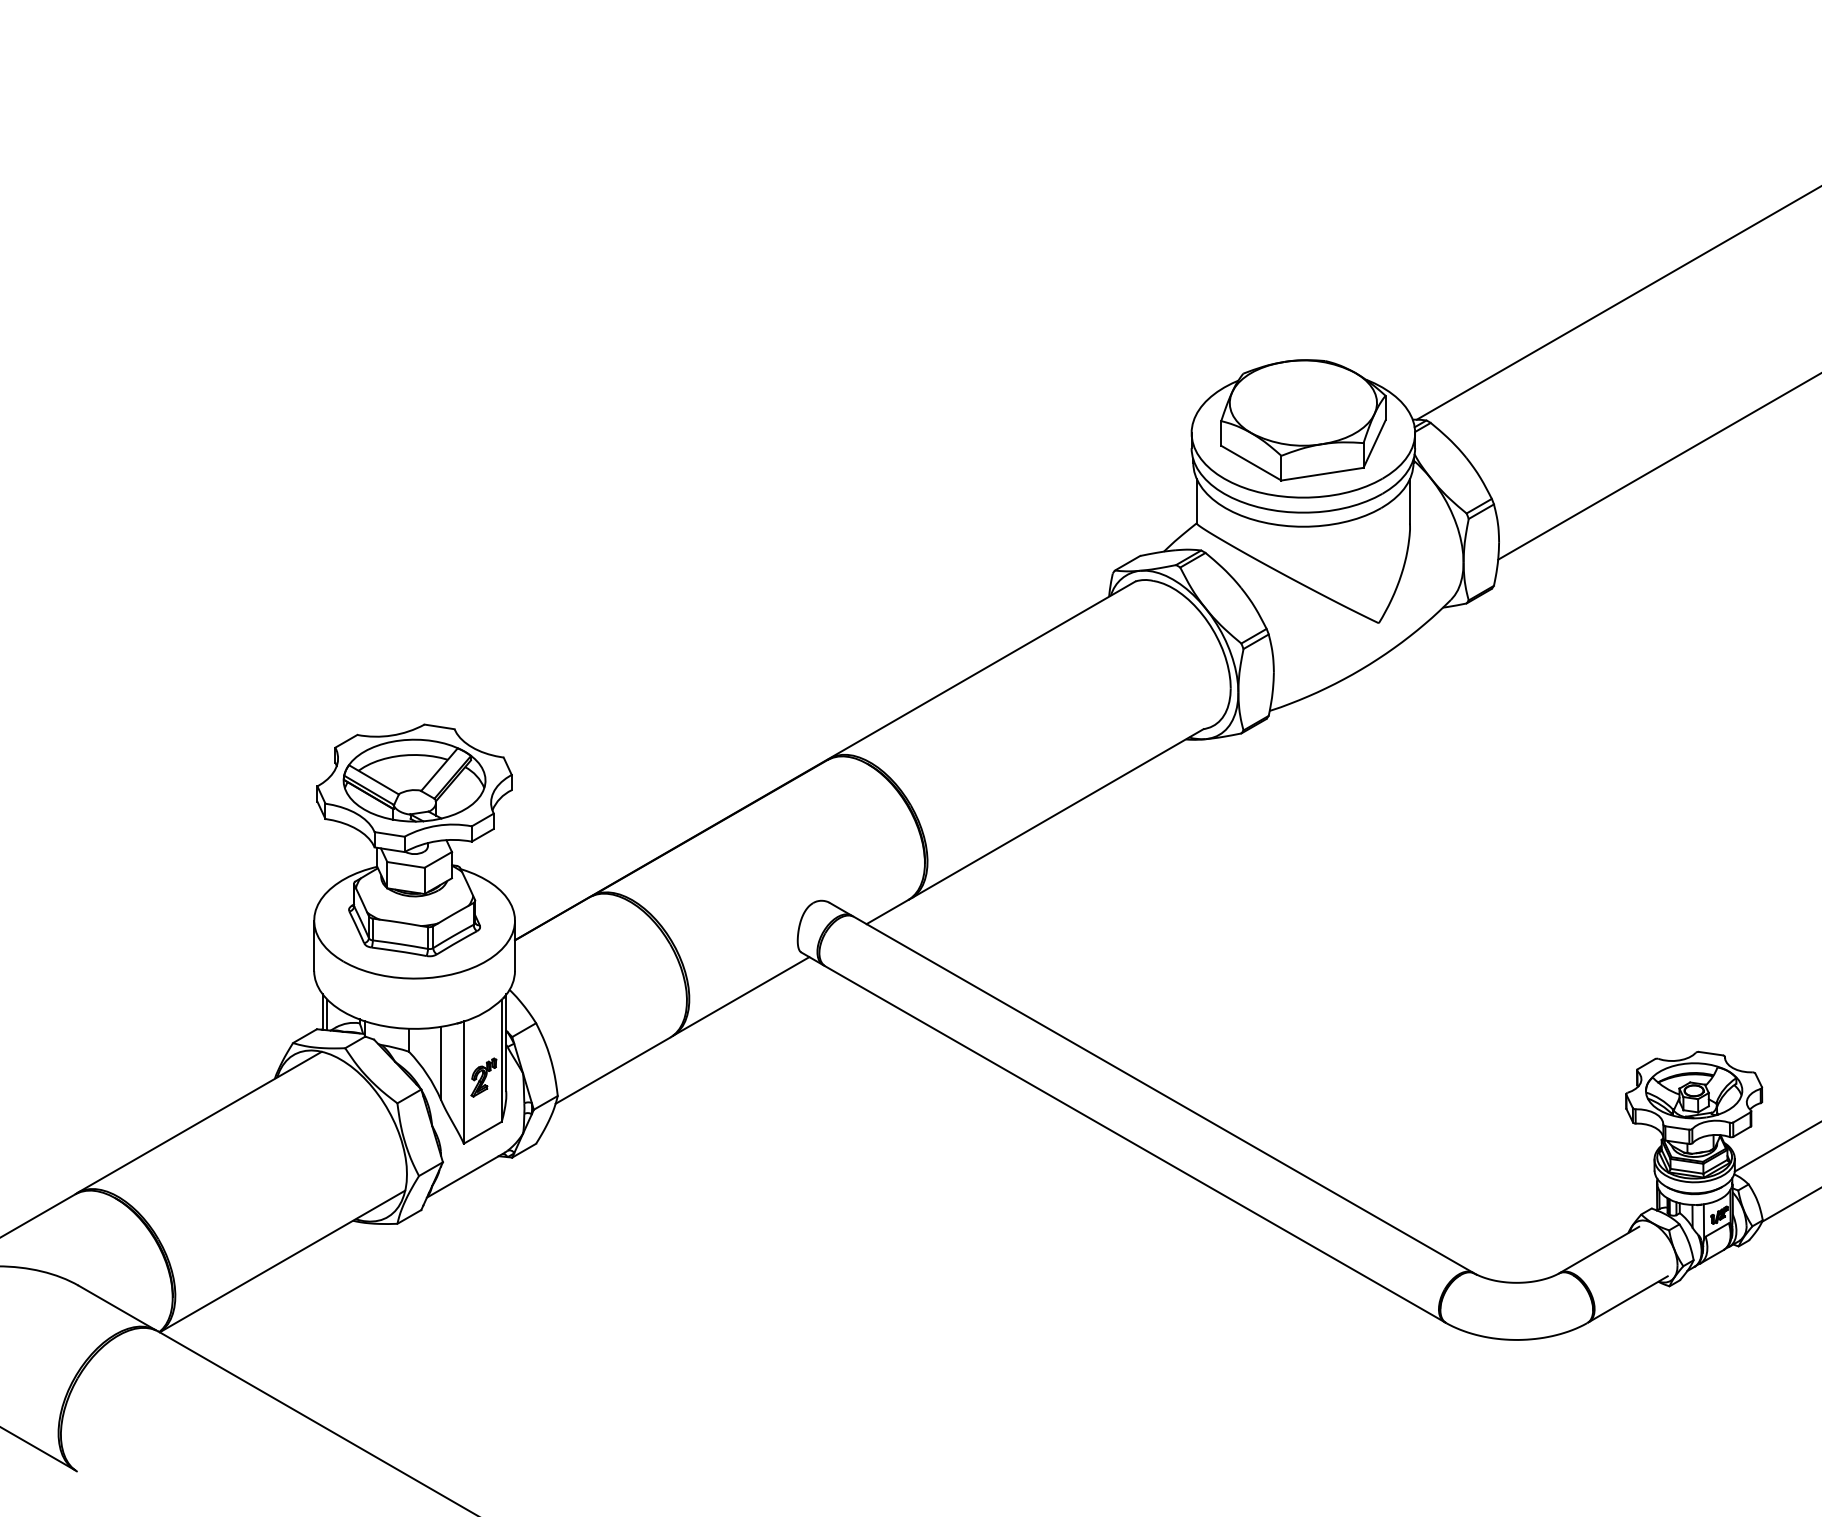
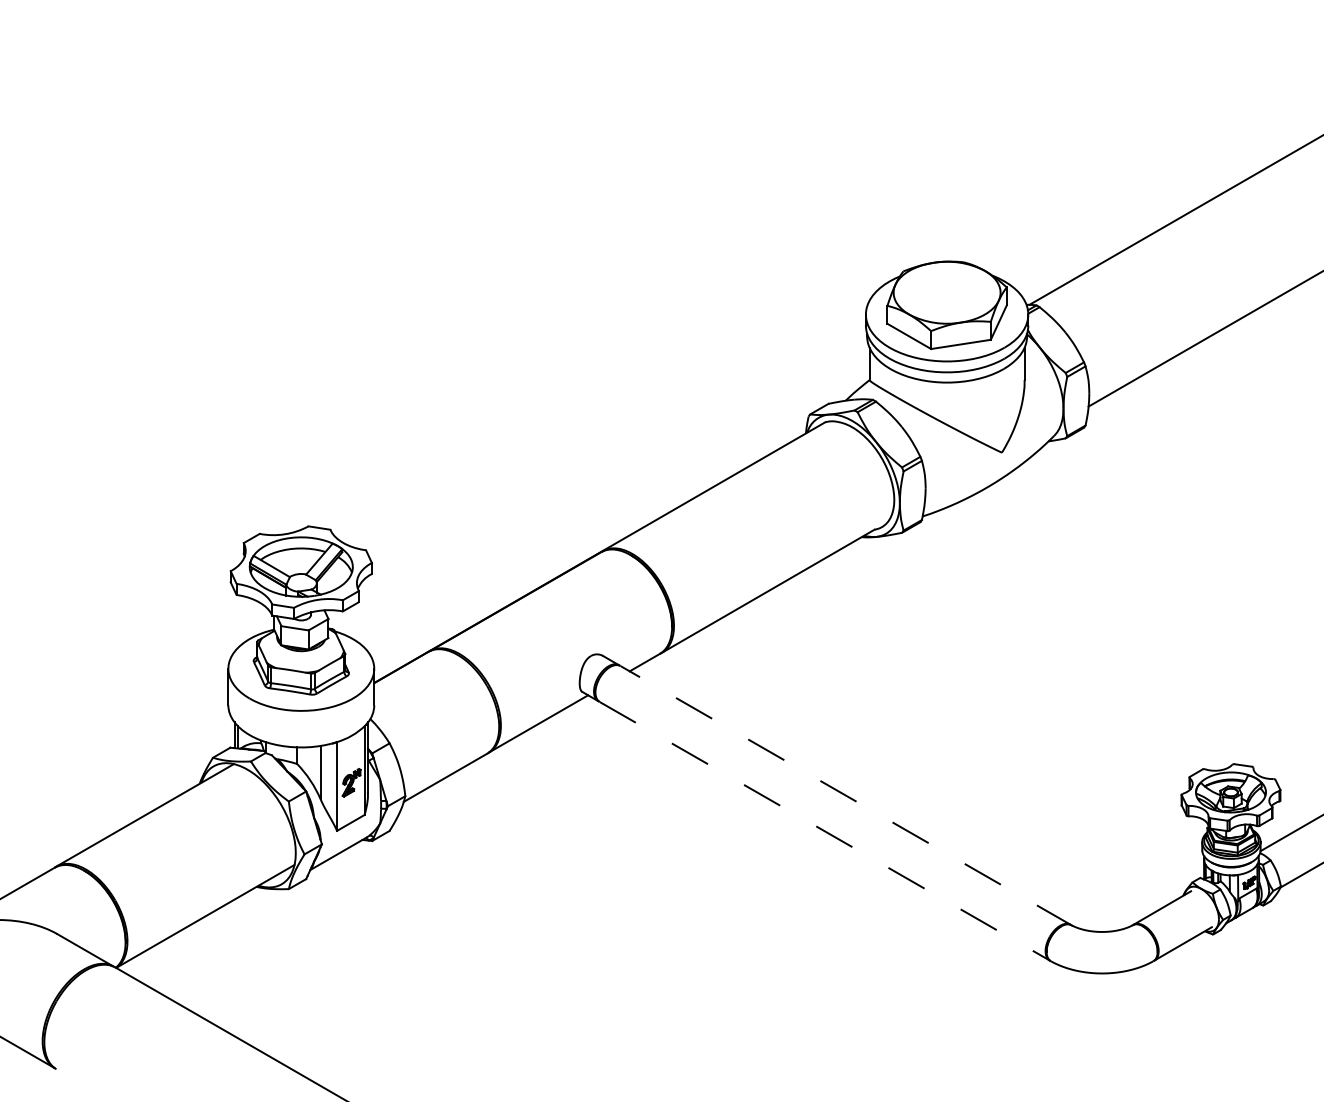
line: (1164, 1096) -> (846, 796), solid -> dashed
line: (1136, 1144) -> (825, 831), solid -> dashed

